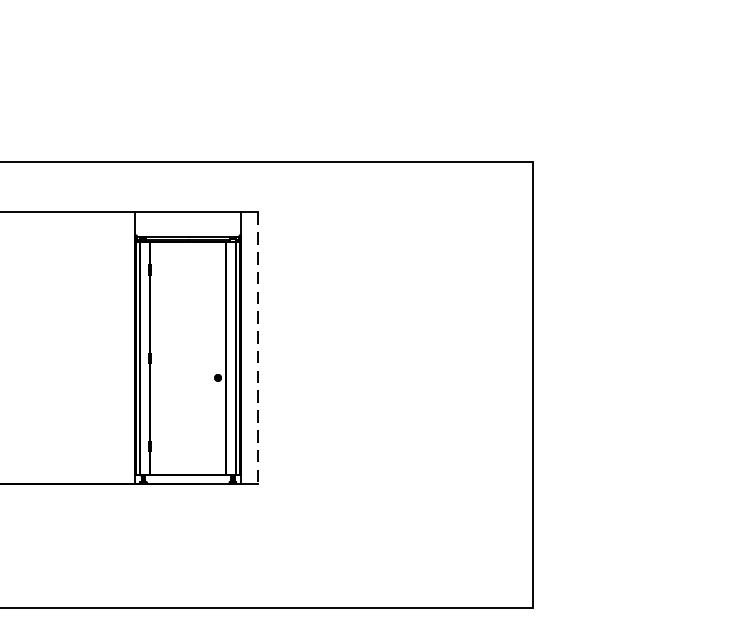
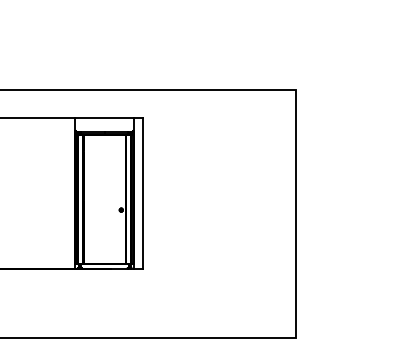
line: (257, 349) -> (143, 194), dashed -> solid

